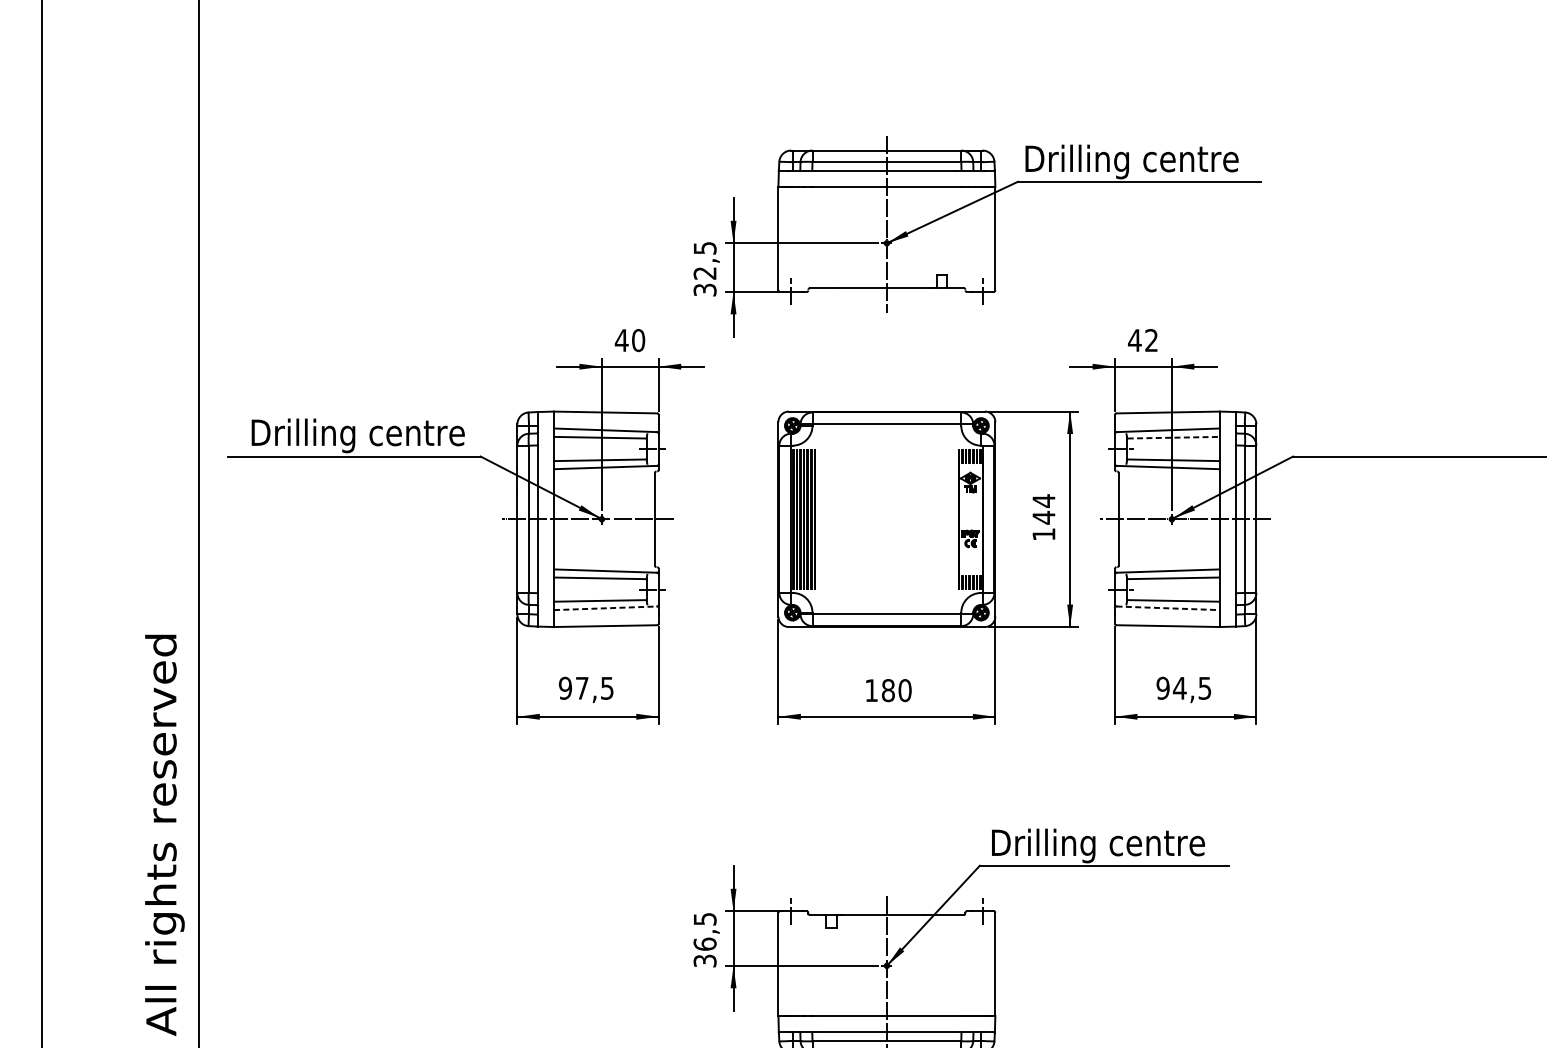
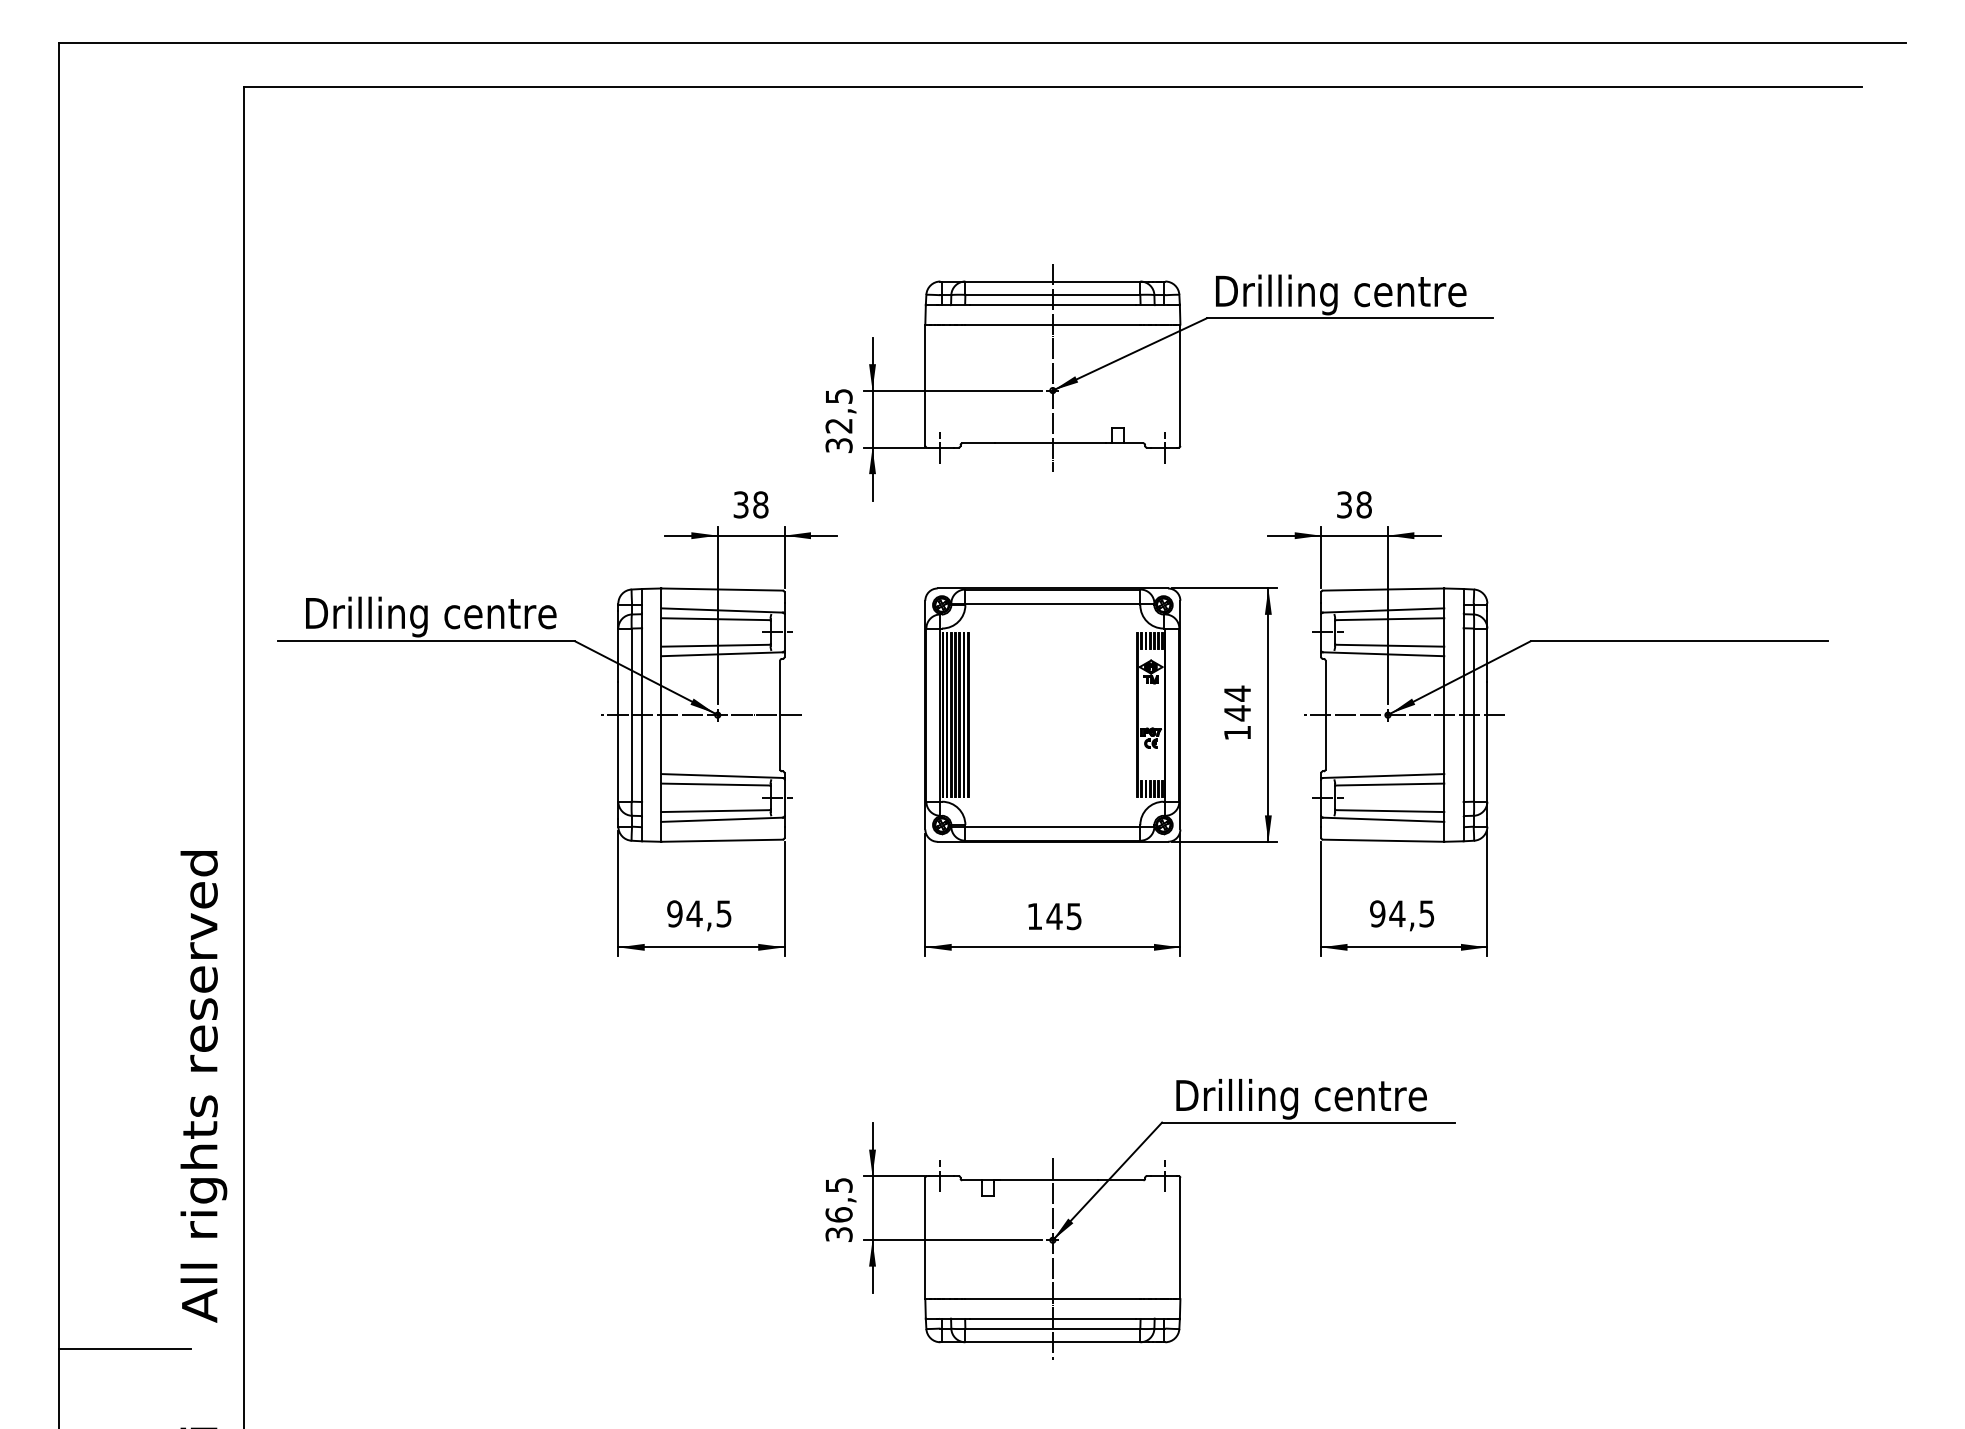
text: (629, 340) -> (750, 504), 40 -> 38
text: (1142, 340) -> (1353, 504), 42 -> 38
line: (1174, 437) -> (1390, 619), dashed -> solid
line: (605, 608) -> (722, 819), dashed -> solid
line: (1168, 608) -> (1383, 819), dashed -> solid
text: (582, 687) -> (694, 913), 97,5 -> 94,5
text: (896, 690) -> (1064, 916), 180 -> 145

